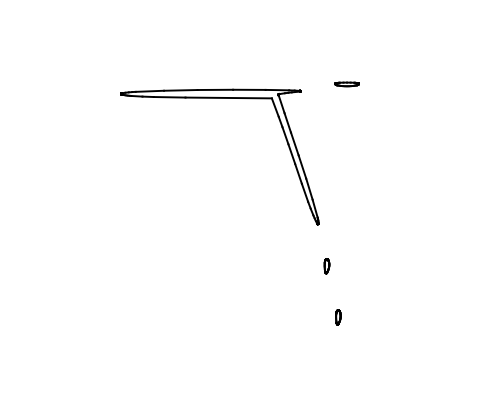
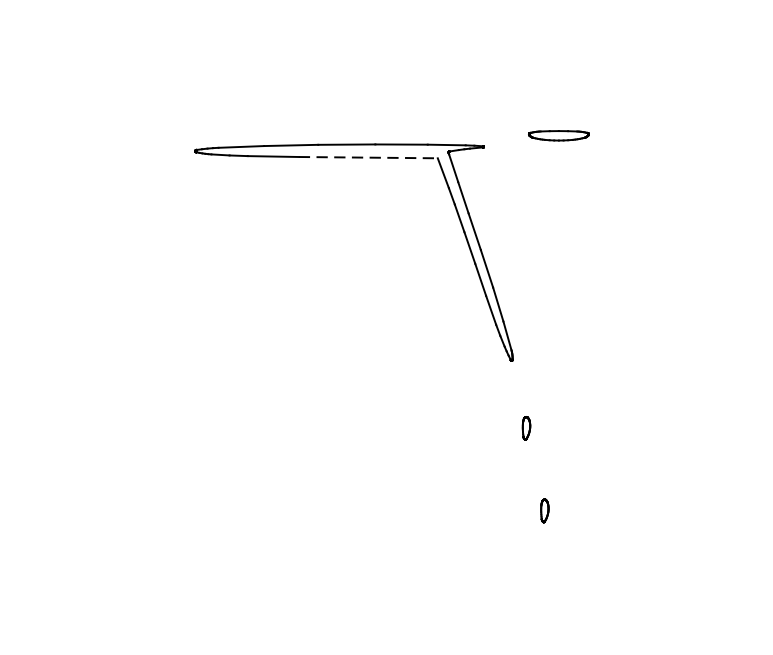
part: (346, 84) -> (557, 135), size x1.6
line: (229, 97) -> (369, 156), solid -> dashed

